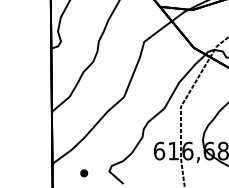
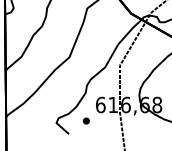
part: (84, 173) -> (86, 121), moved

